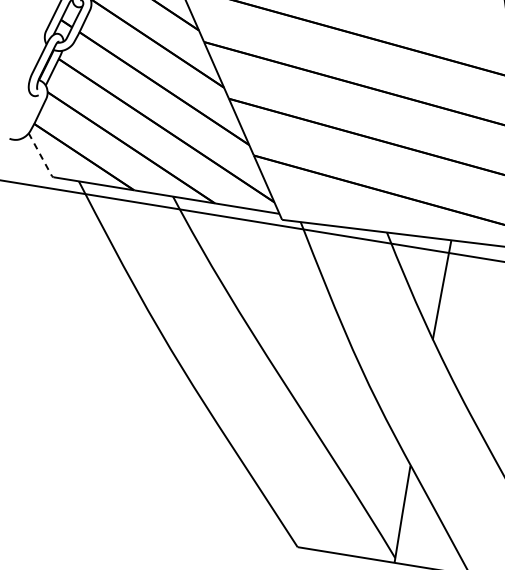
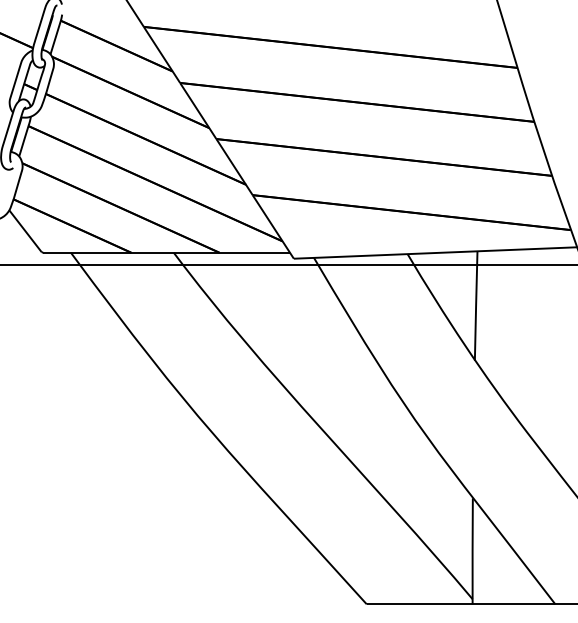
line: (40, 155) -> (25, 231), dashed -> solid

